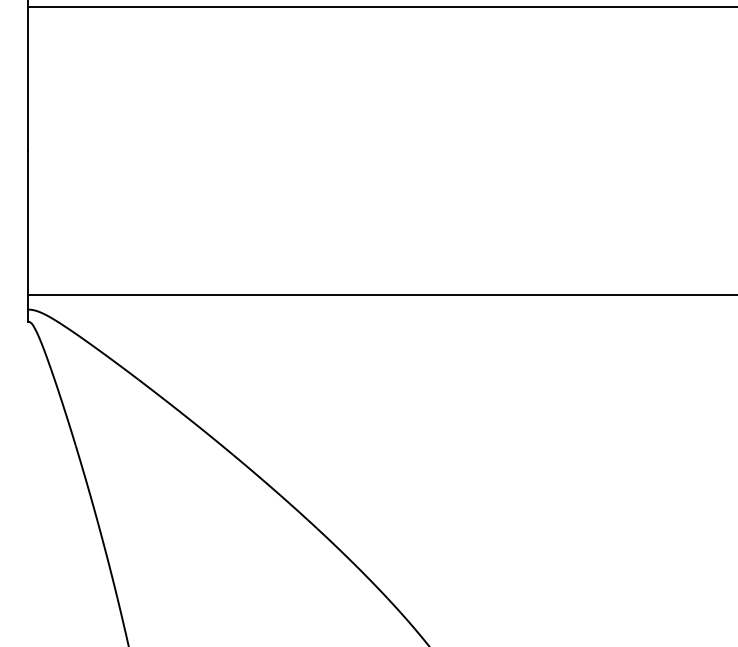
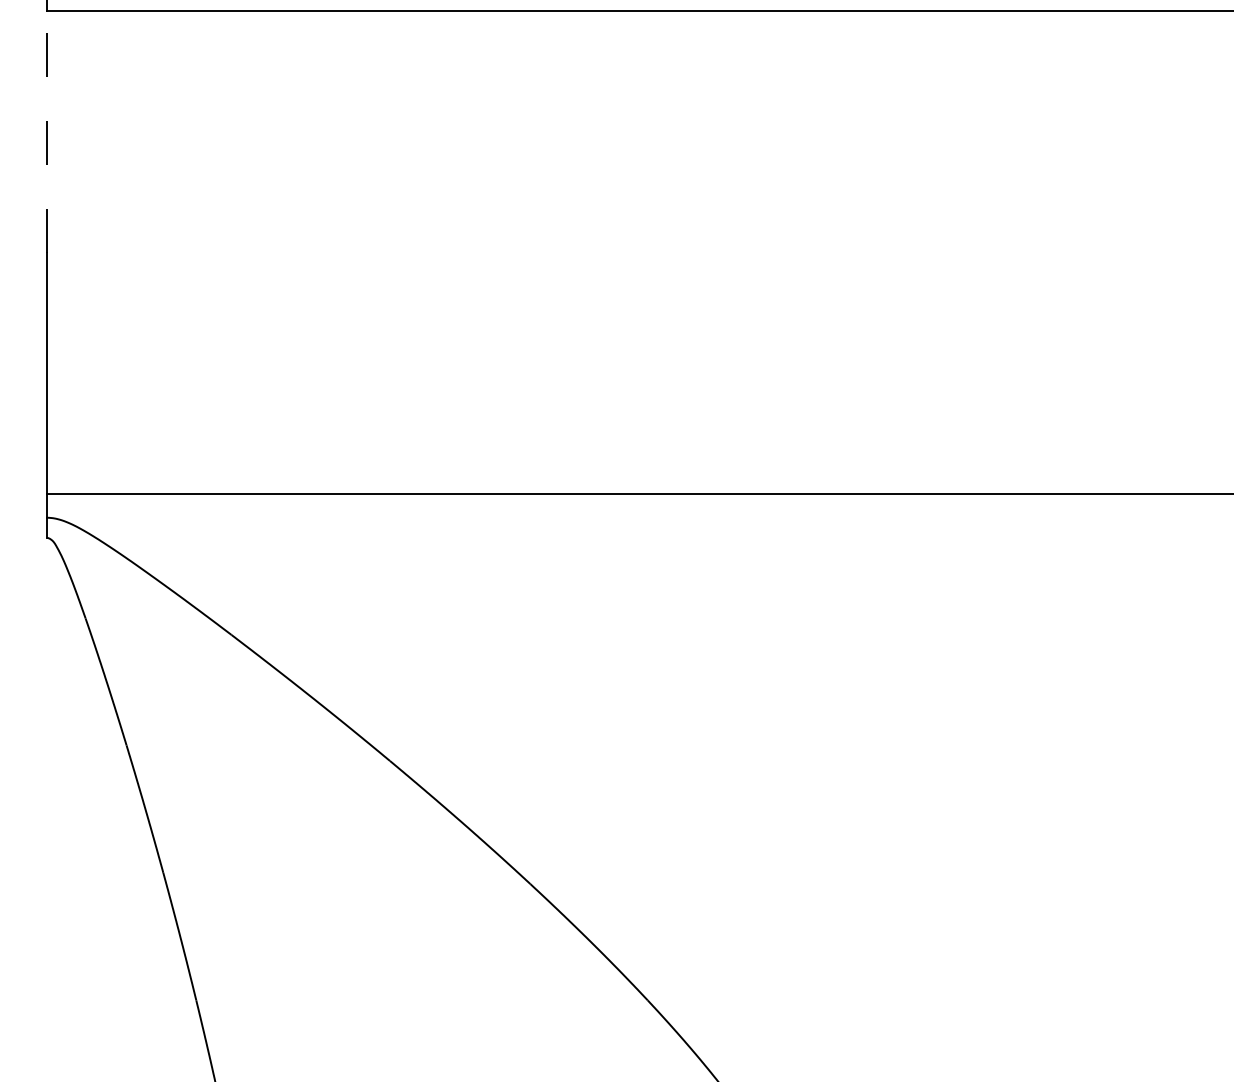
line: (28, 78) -> (47, 131), solid -> dashed

